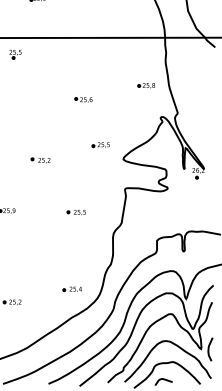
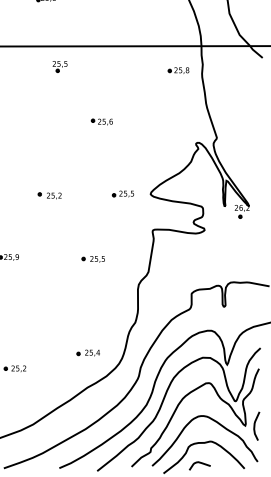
part: (15, 54) -> (59, 66), moved
part: (146, 85) -> (178, 70), moved
part: (100, 144) -> (122, 193), moved

